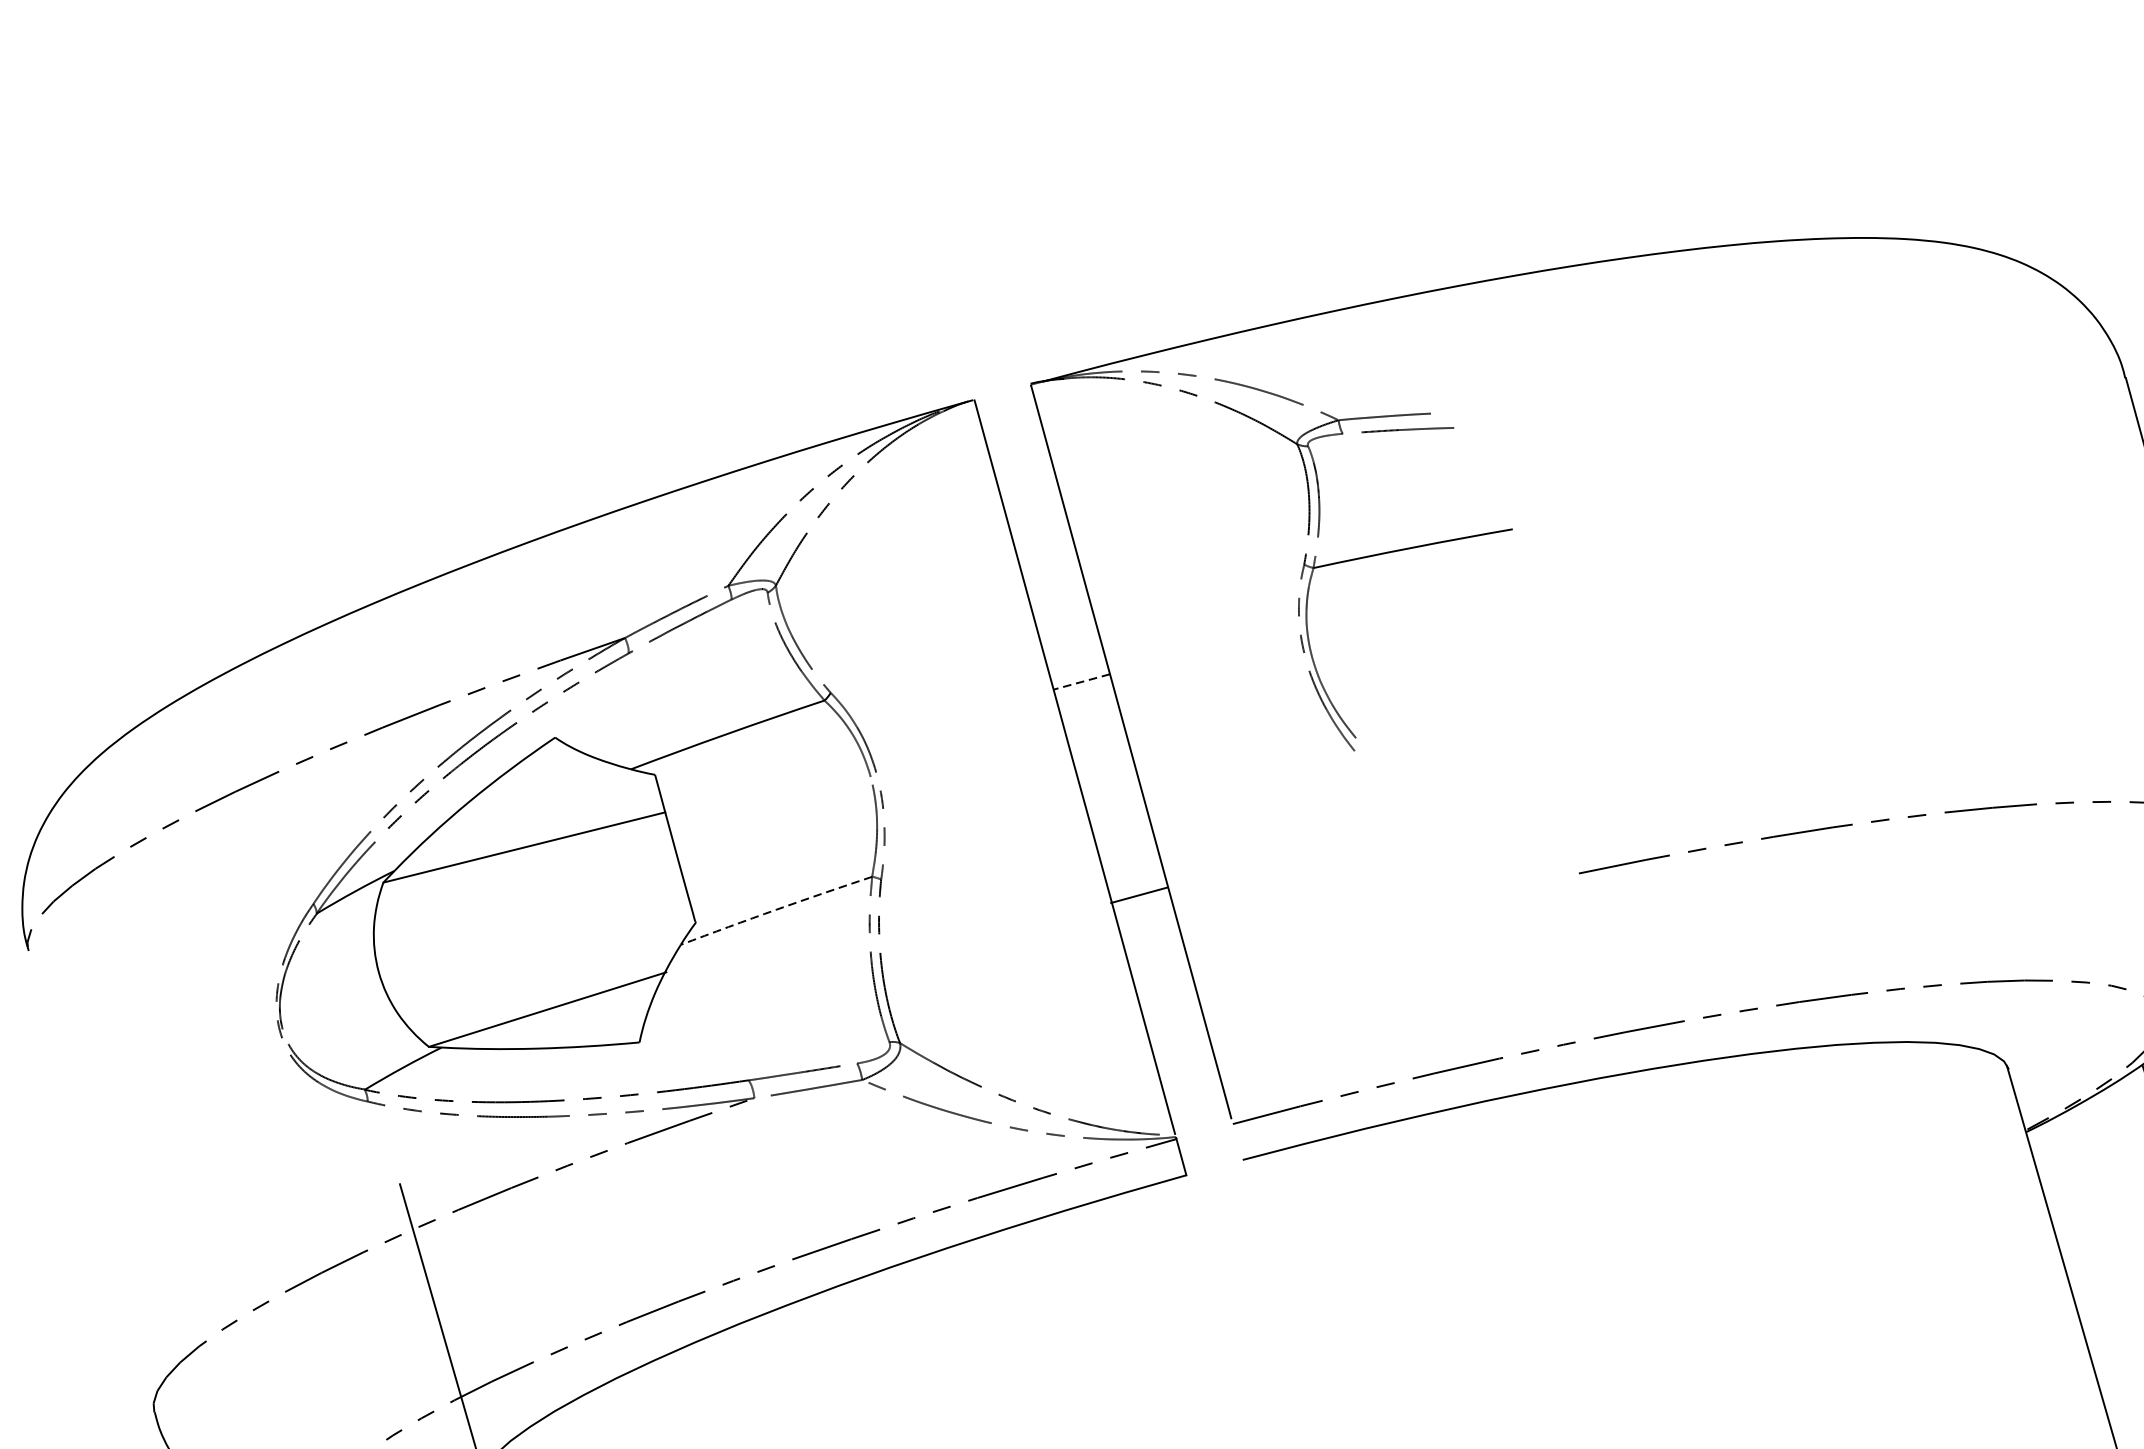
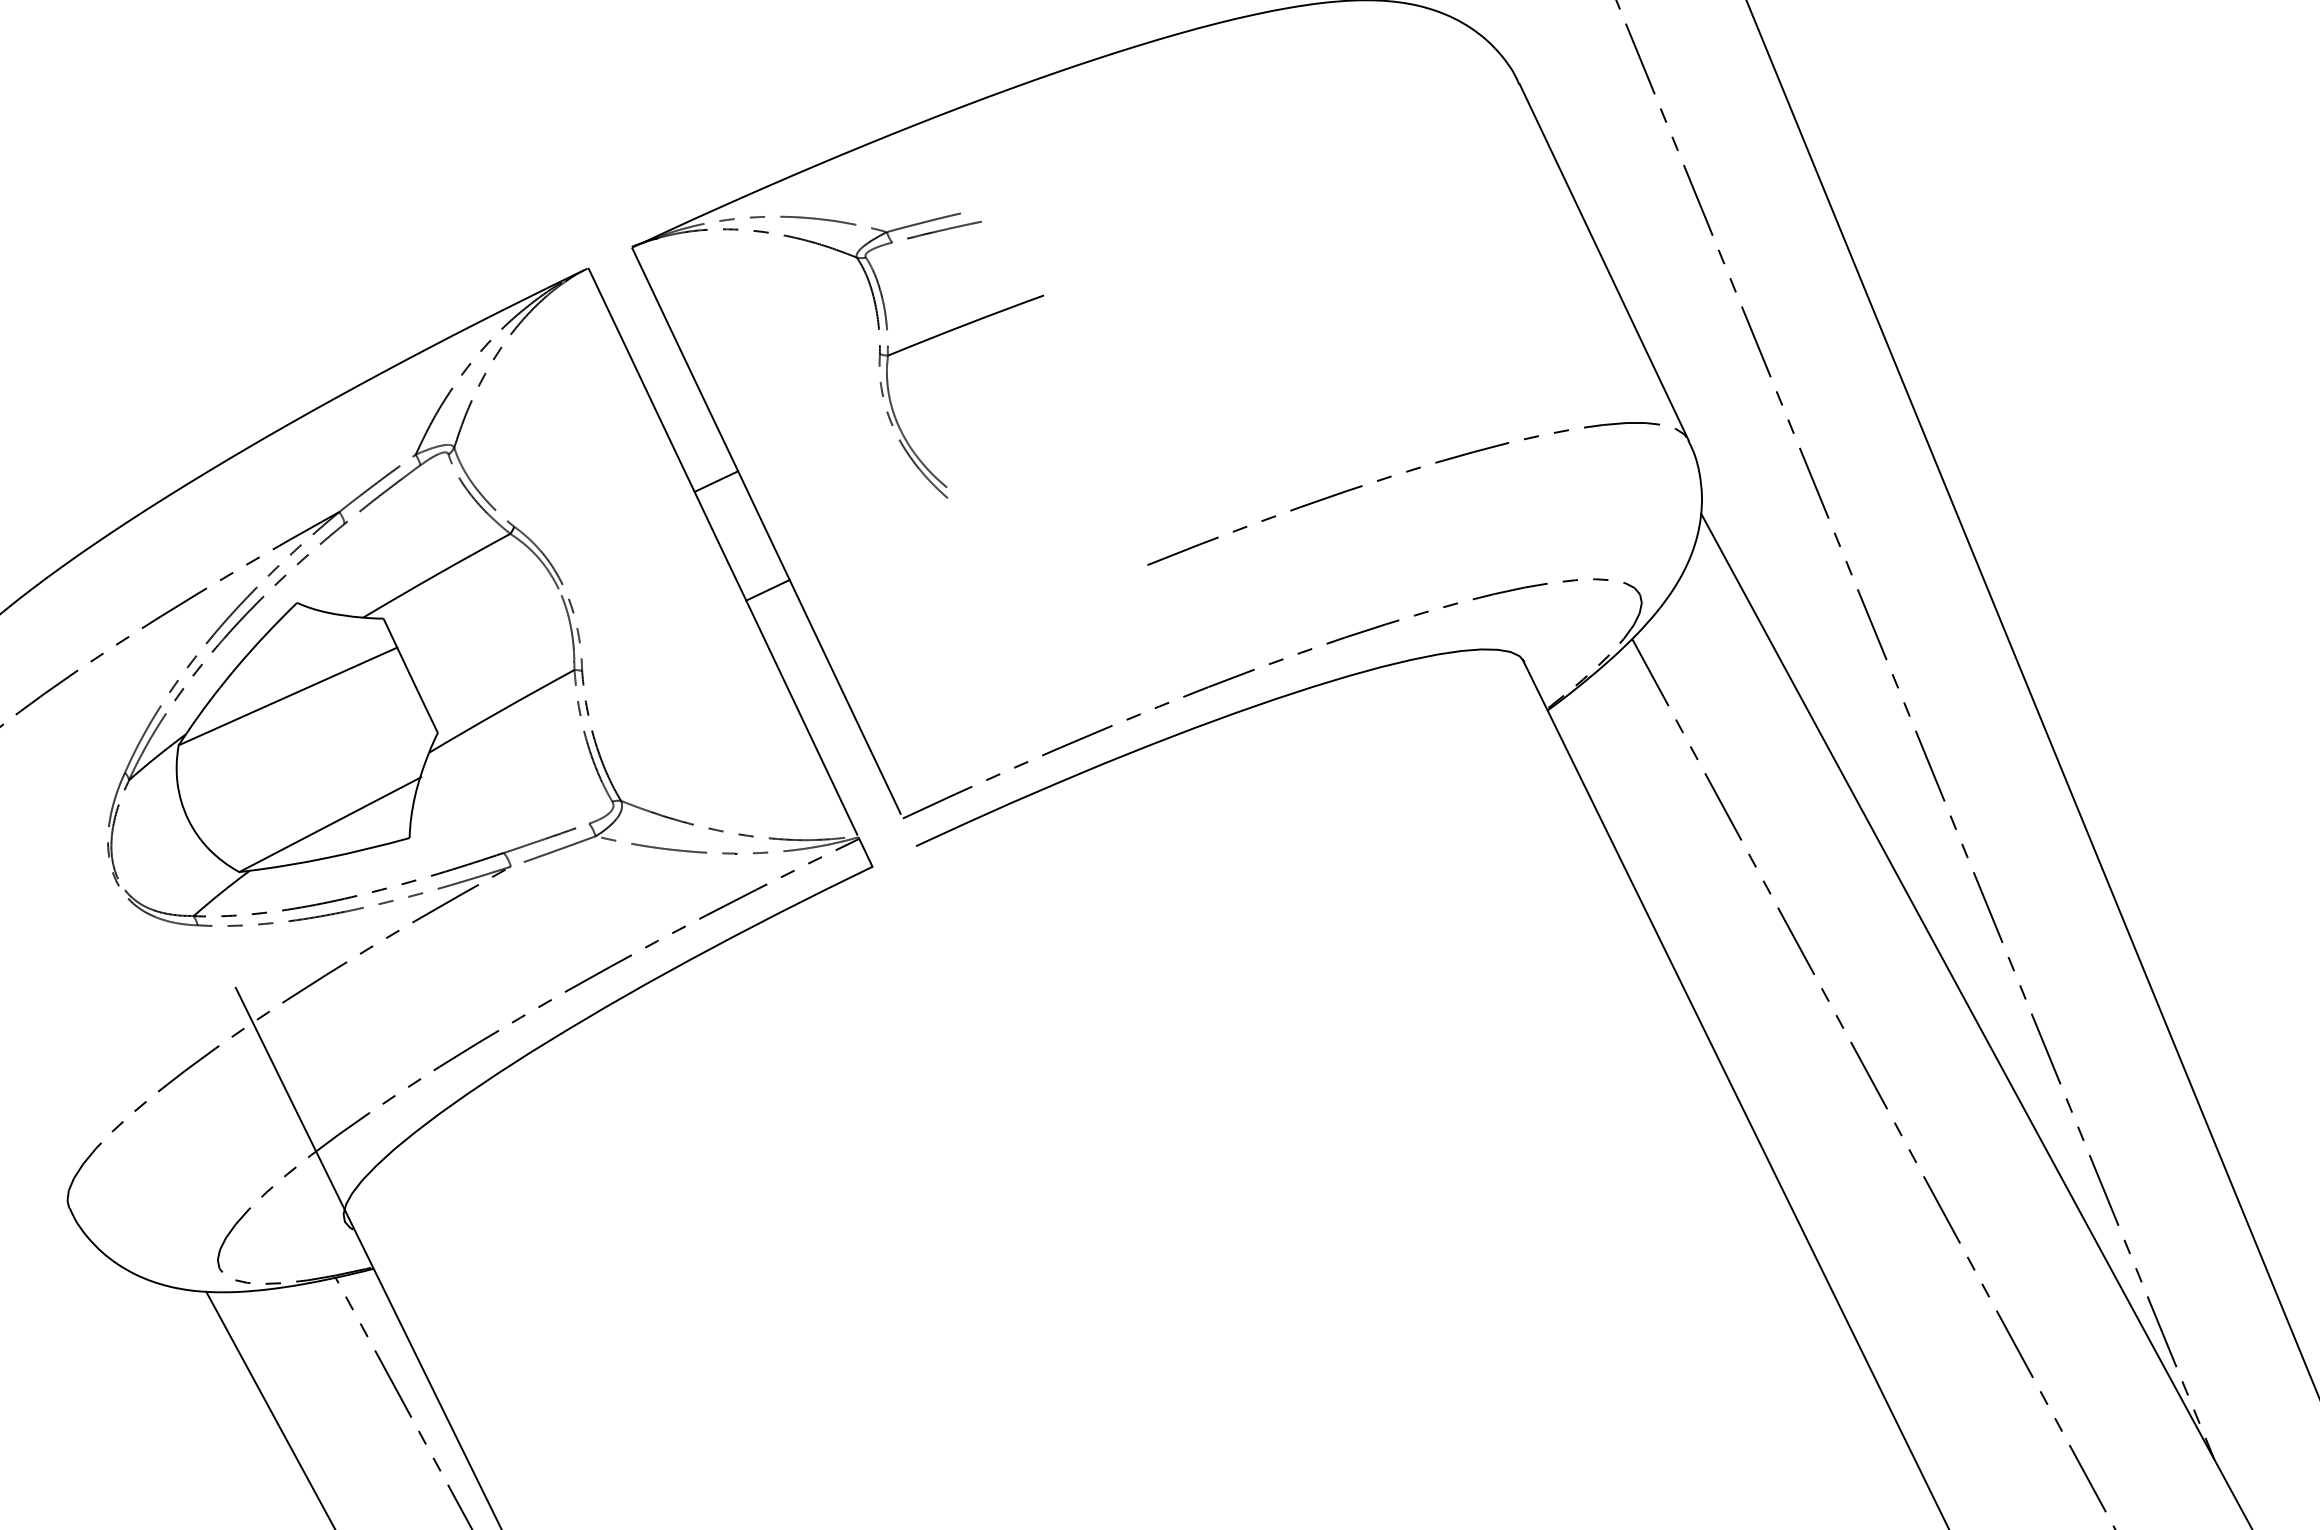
line: (1080, 681) -> (715, 481), dashed -> solid
line: (1139, 894) -> (767, 589), moved
arc: (776, 909) -> (501, 710), dashed -> solid

